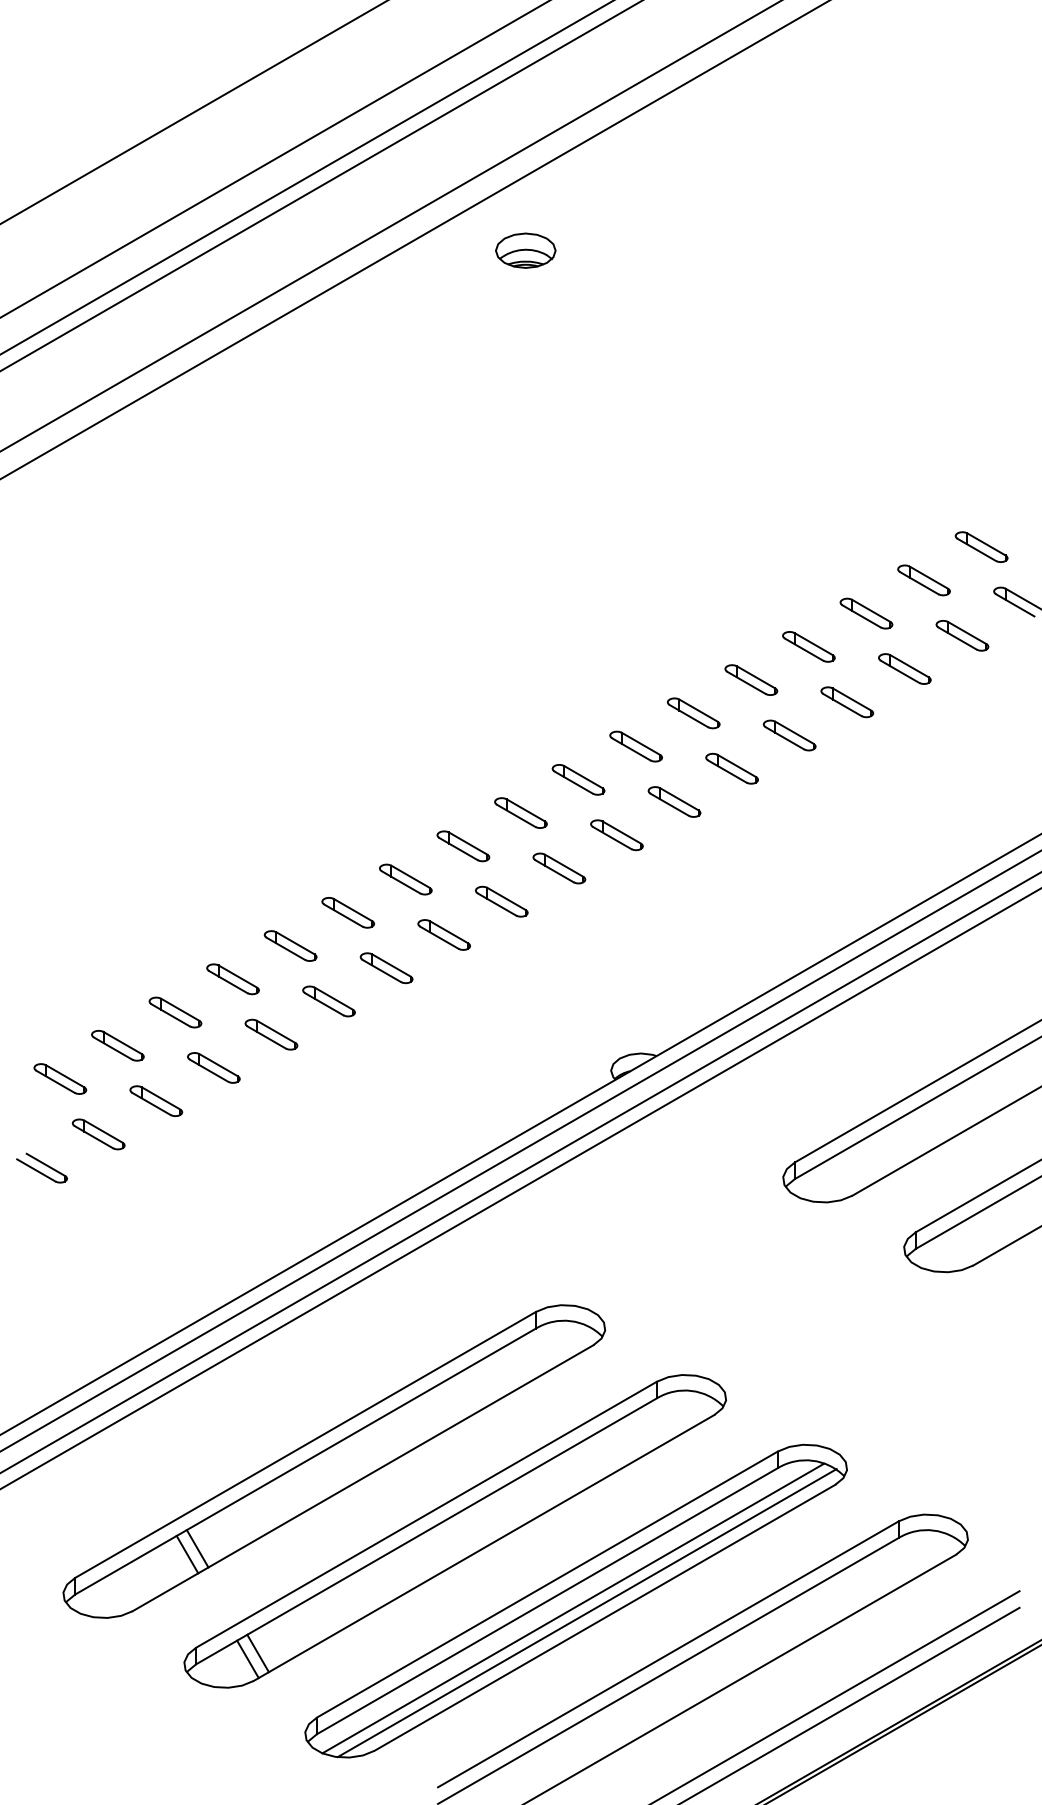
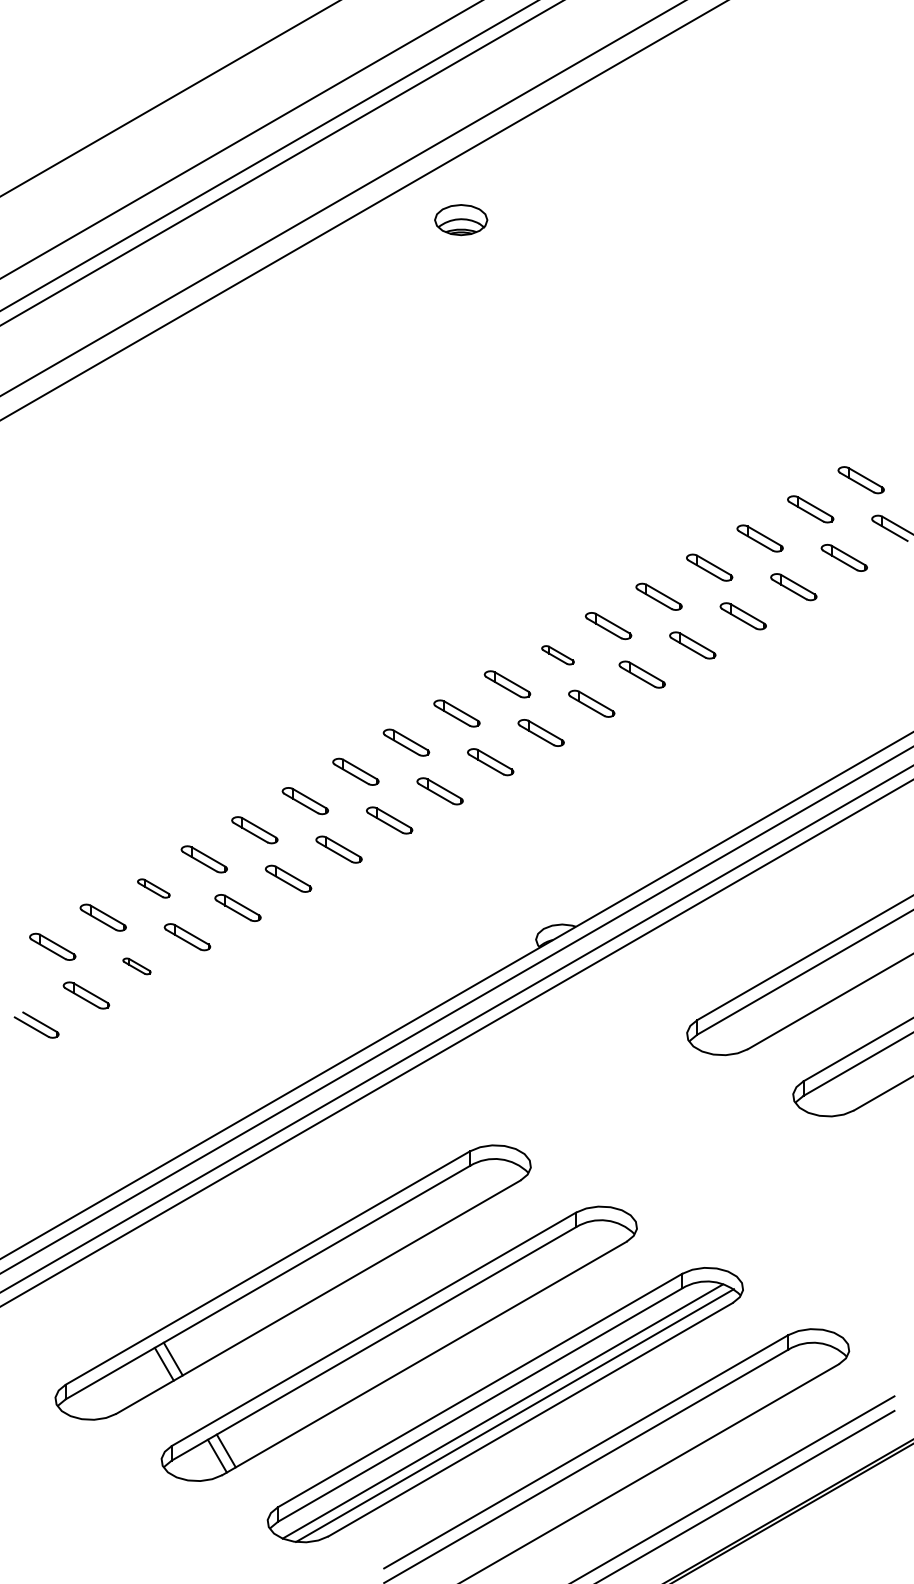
part: (635, 746) -> (557, 655), size x0.7
part: (175, 1012) -> (153, 888), size x0.7
part: (155, 1101) -> (136, 966), size x0.6

